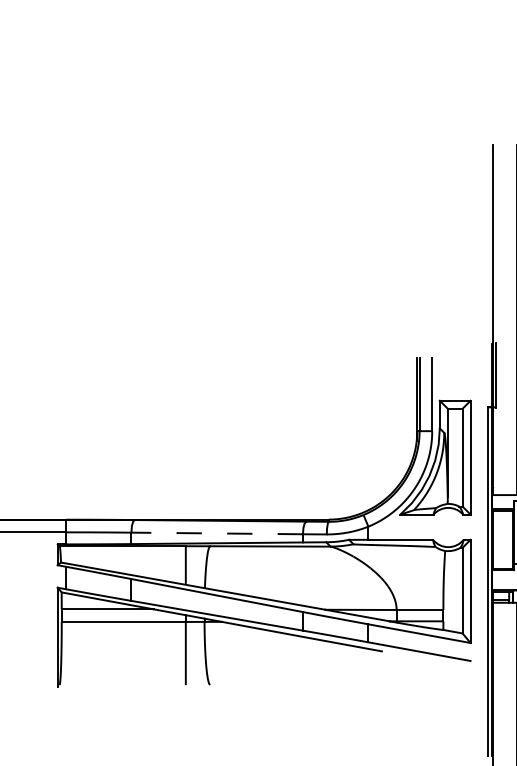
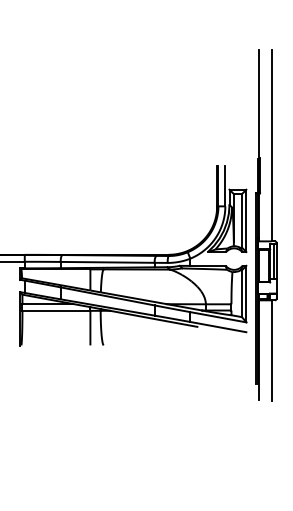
line: (217, 533) -> (107, 262), dashed -> solid

